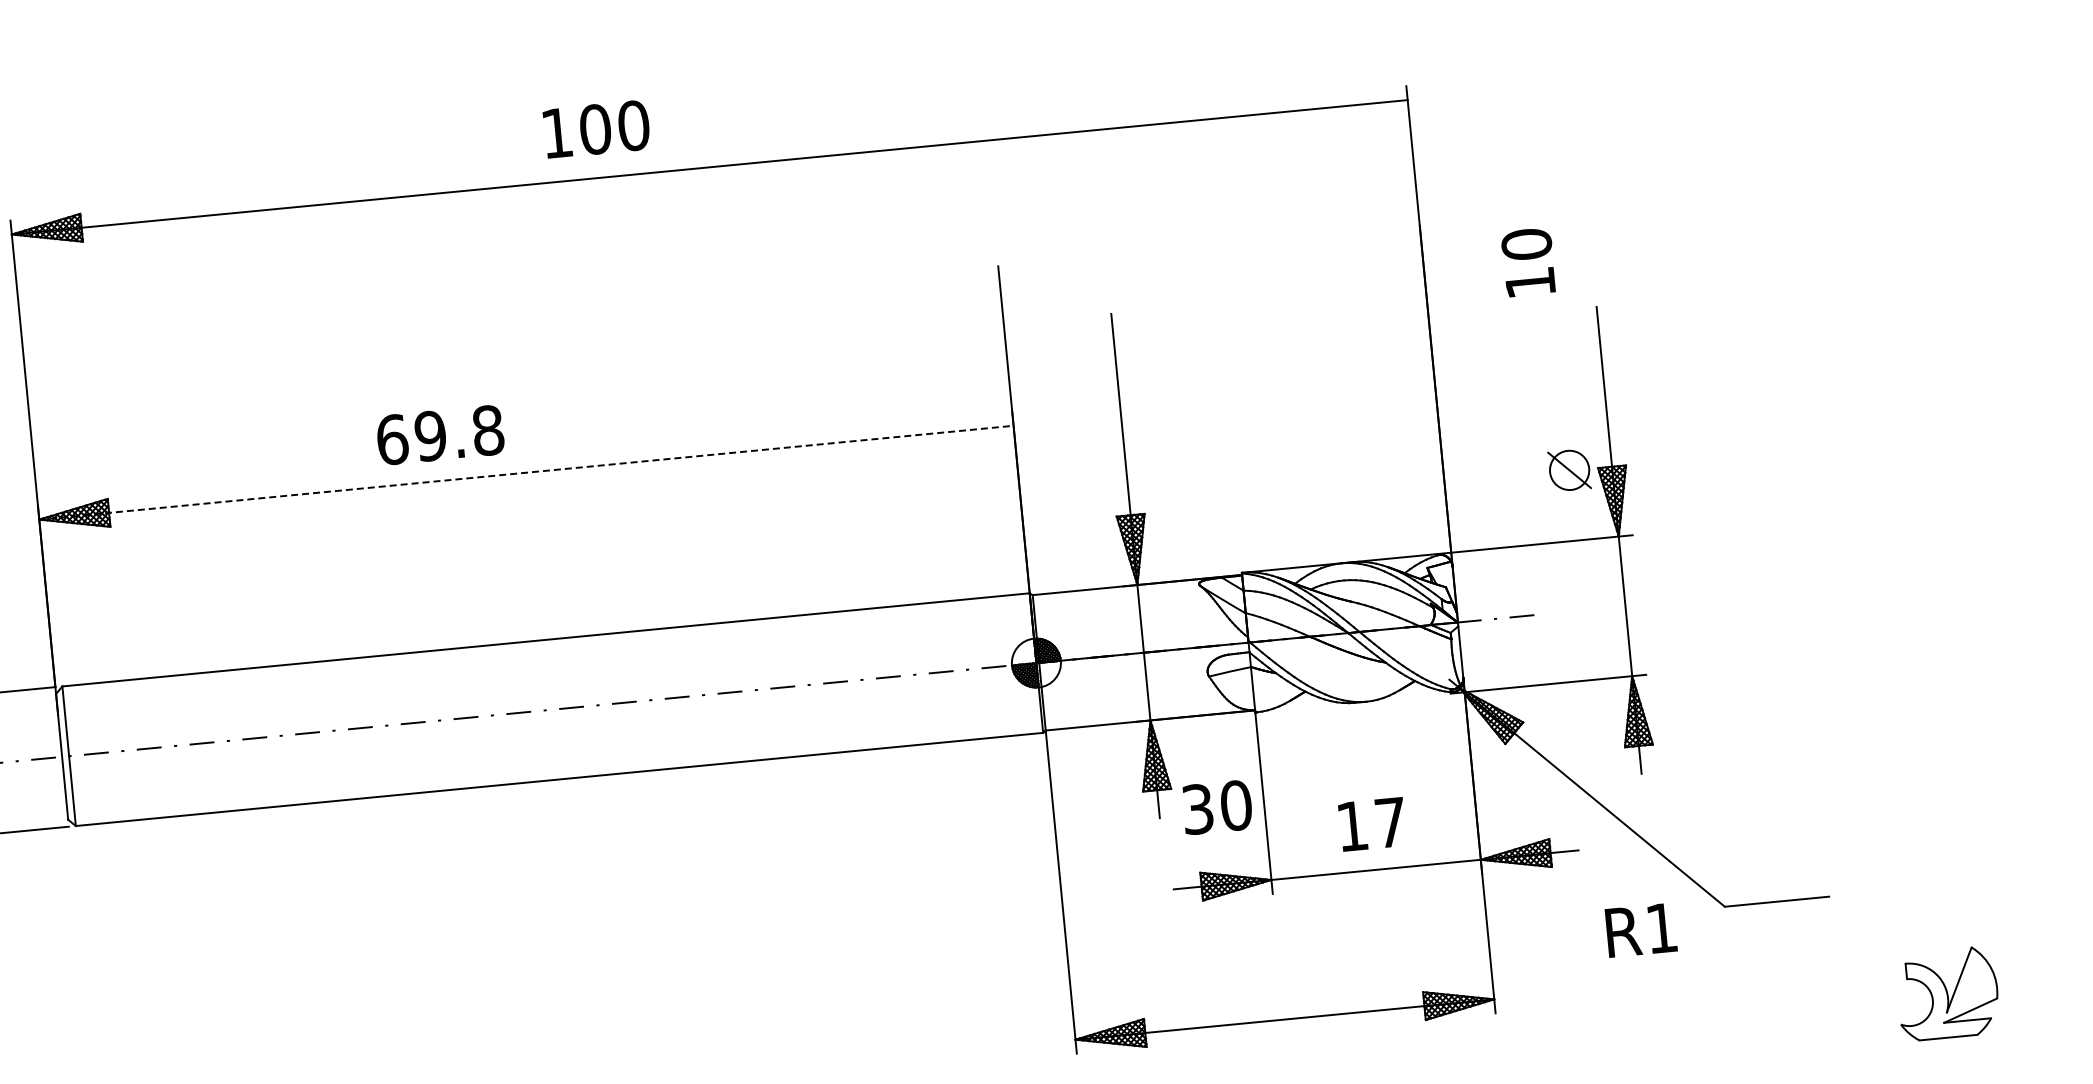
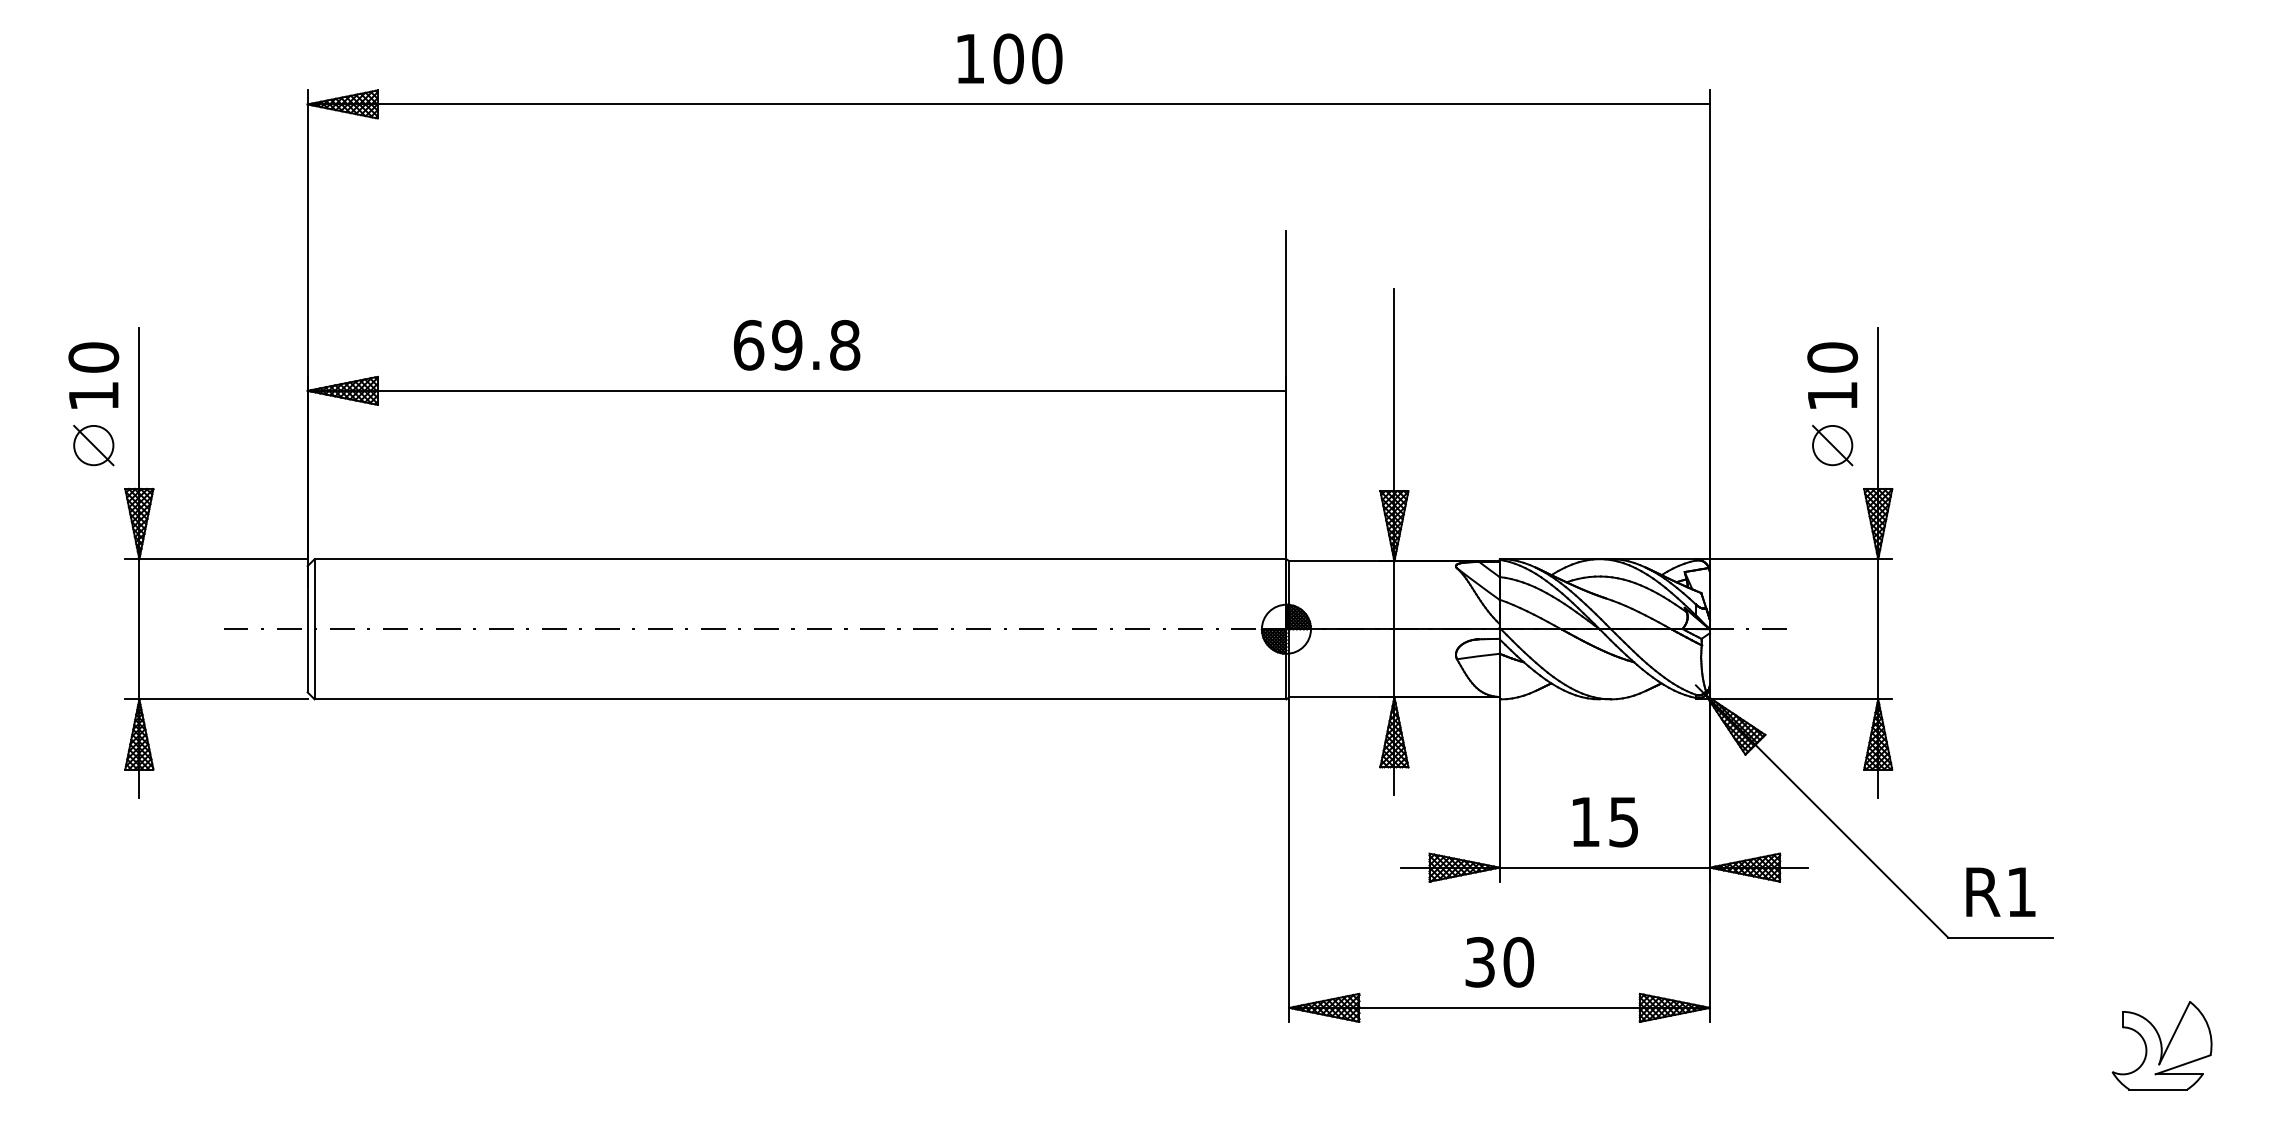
text: (596, 129) -> (1009, 58), moved
text: (1528, 262) -> (1832, 375), moved
text: (440, 435) -> (797, 345), moved
part: (1569, 470) -> (1832, 445), moved
line: (526, 472) -> (797, 390), dashed -> solid
text: (1217, 807) -> (1499, 962), moved
text: (1390, 823) -> (1623, 822), 17 -> 15
text: (1640, 929) -> (2000, 891), moved

